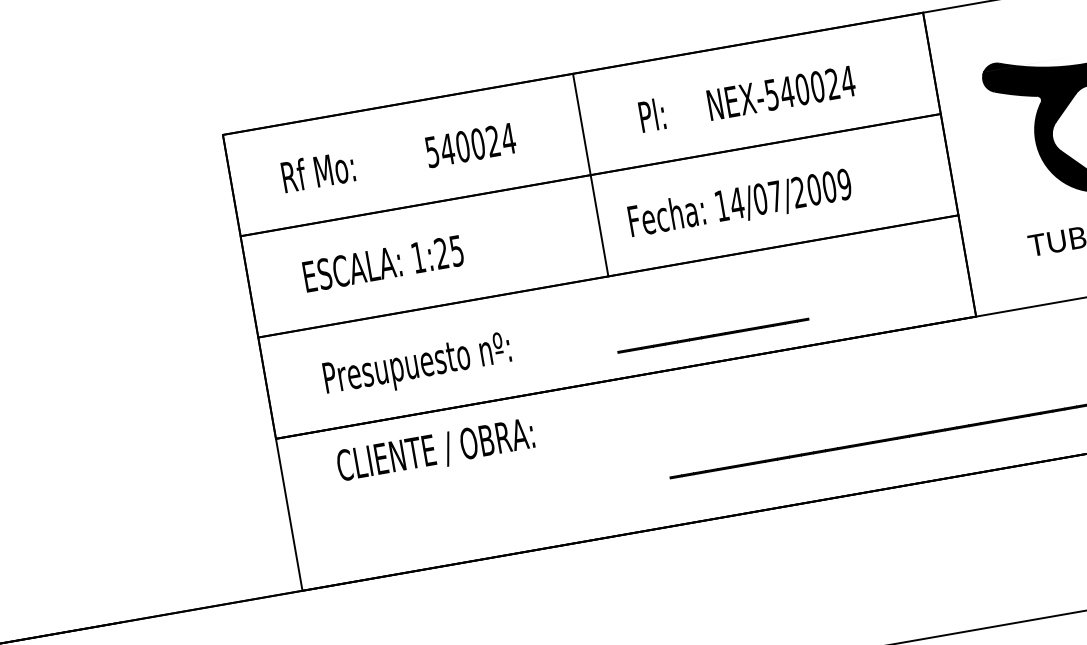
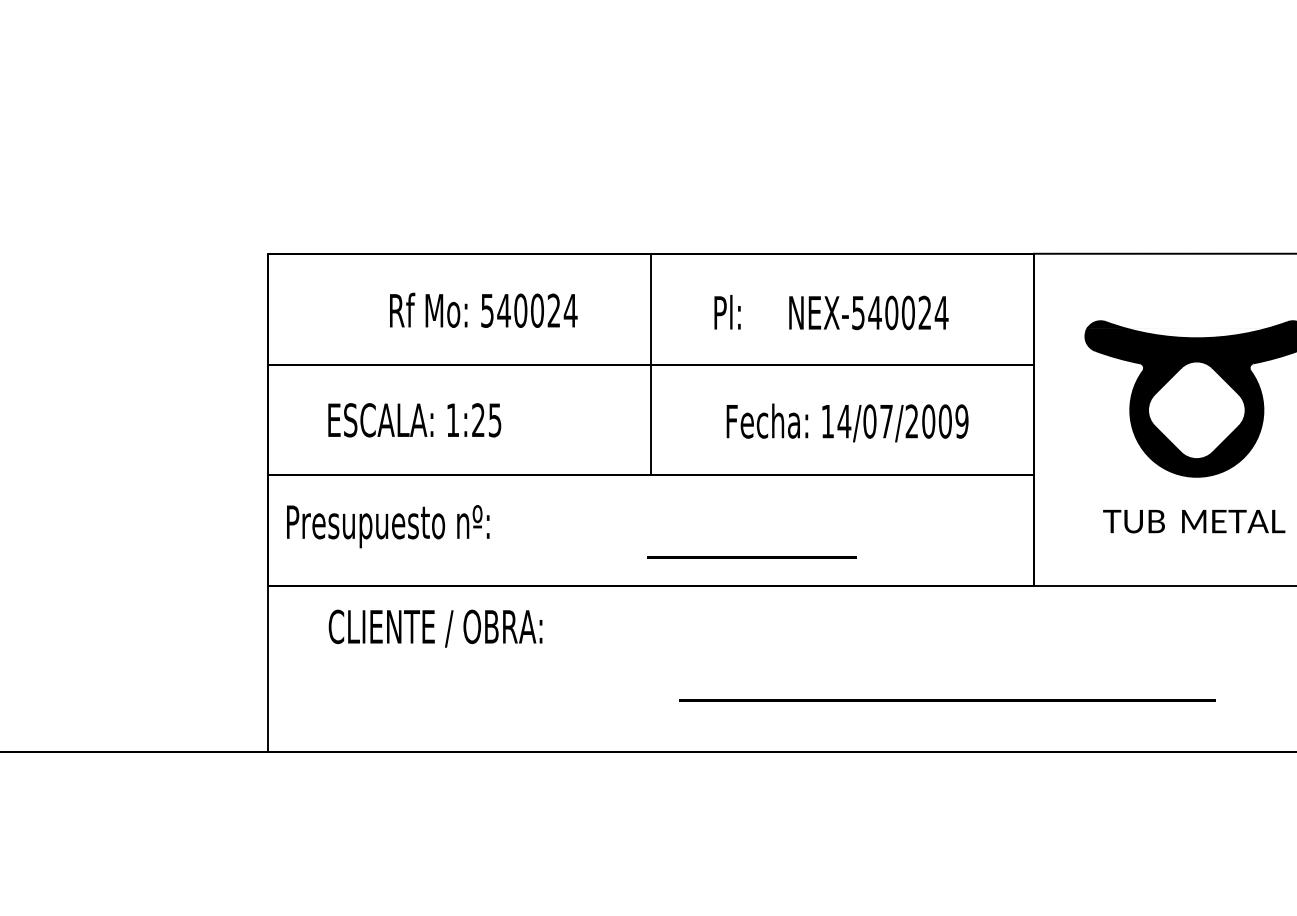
text: (317, 170) -> (428, 309), moved
text: (740, 203) -> (847, 422), moved
text: (418, 366) -> (388, 526), moved

